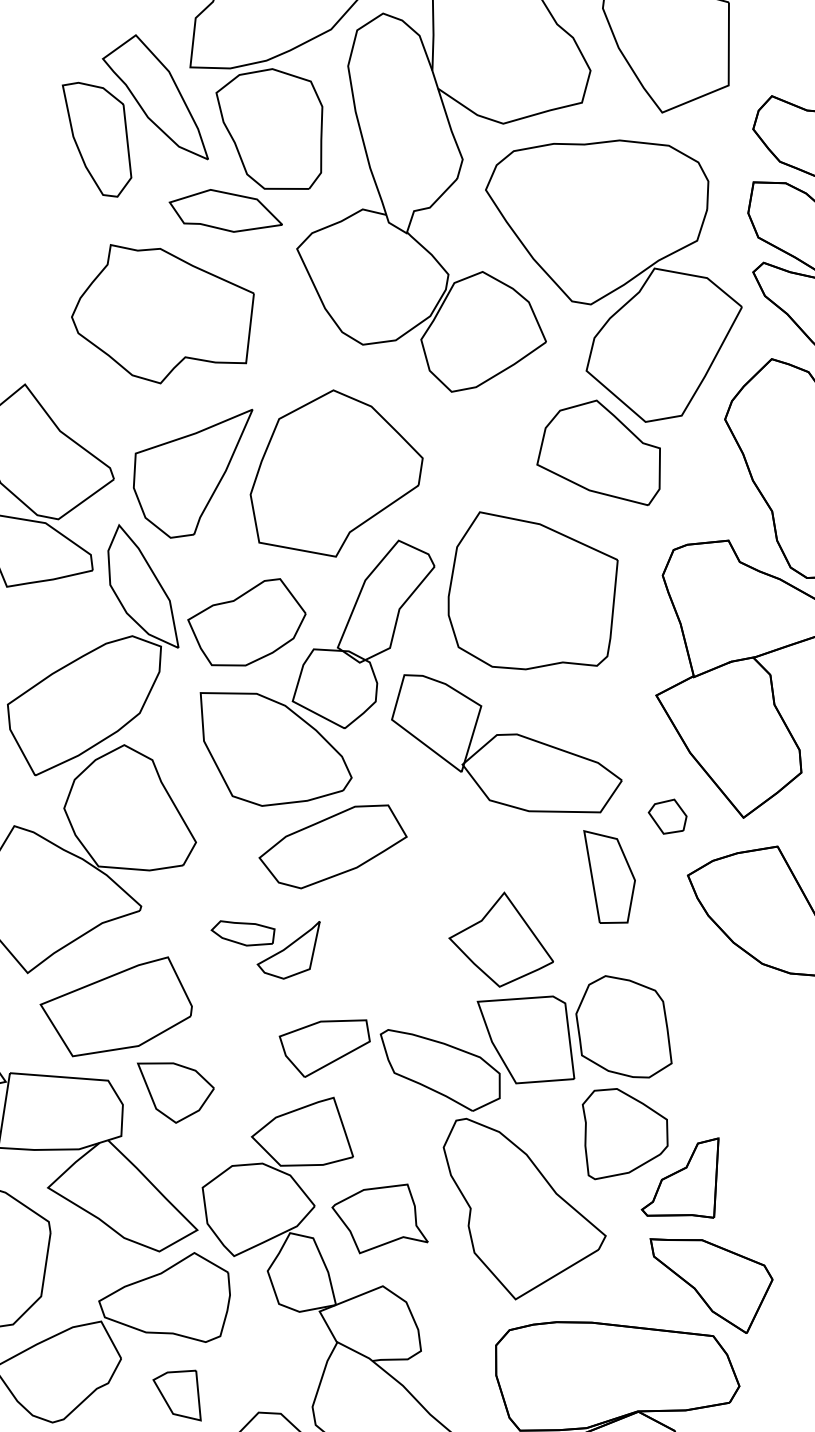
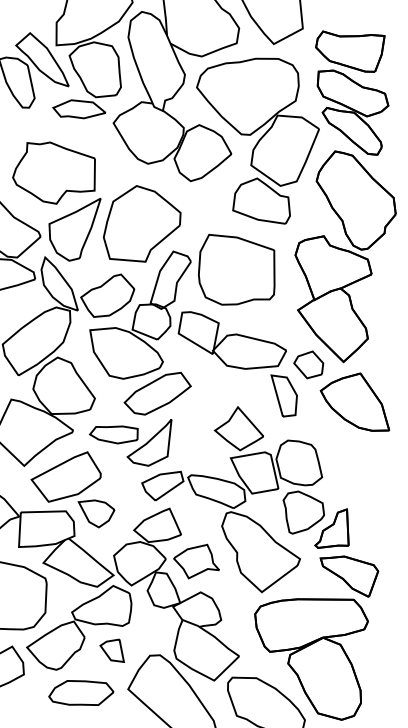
part: (160, 314) -> (53, 172), moved
part: (666, 815) -> (308, 364), size x1.67
part: (263, 945) -> (130, 442), size x1.67

